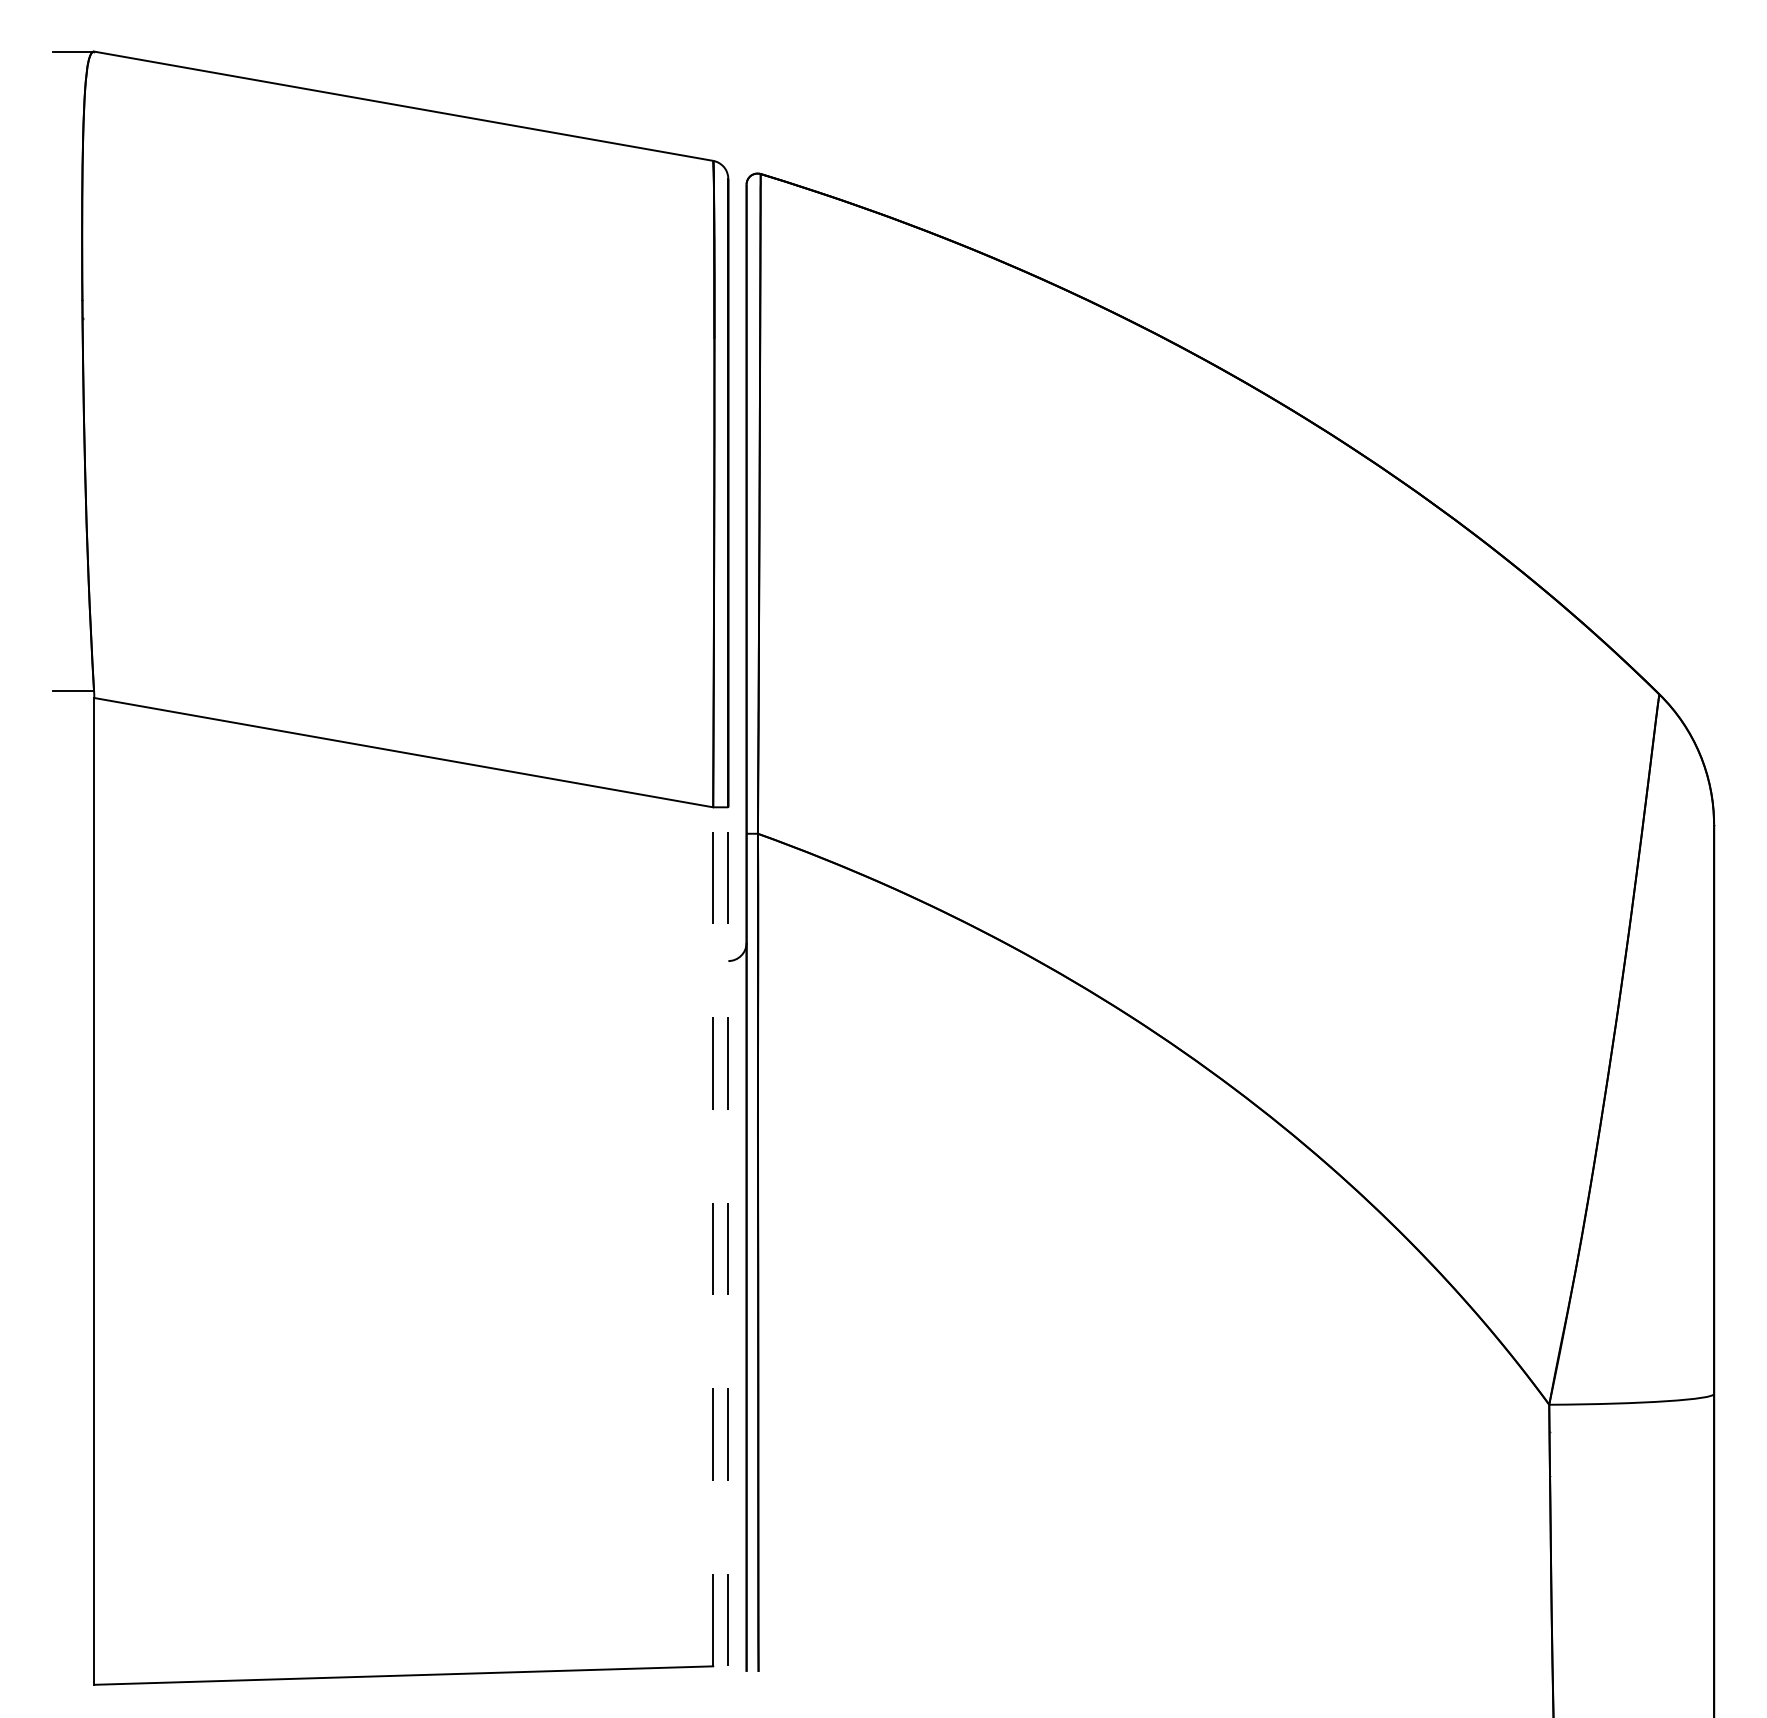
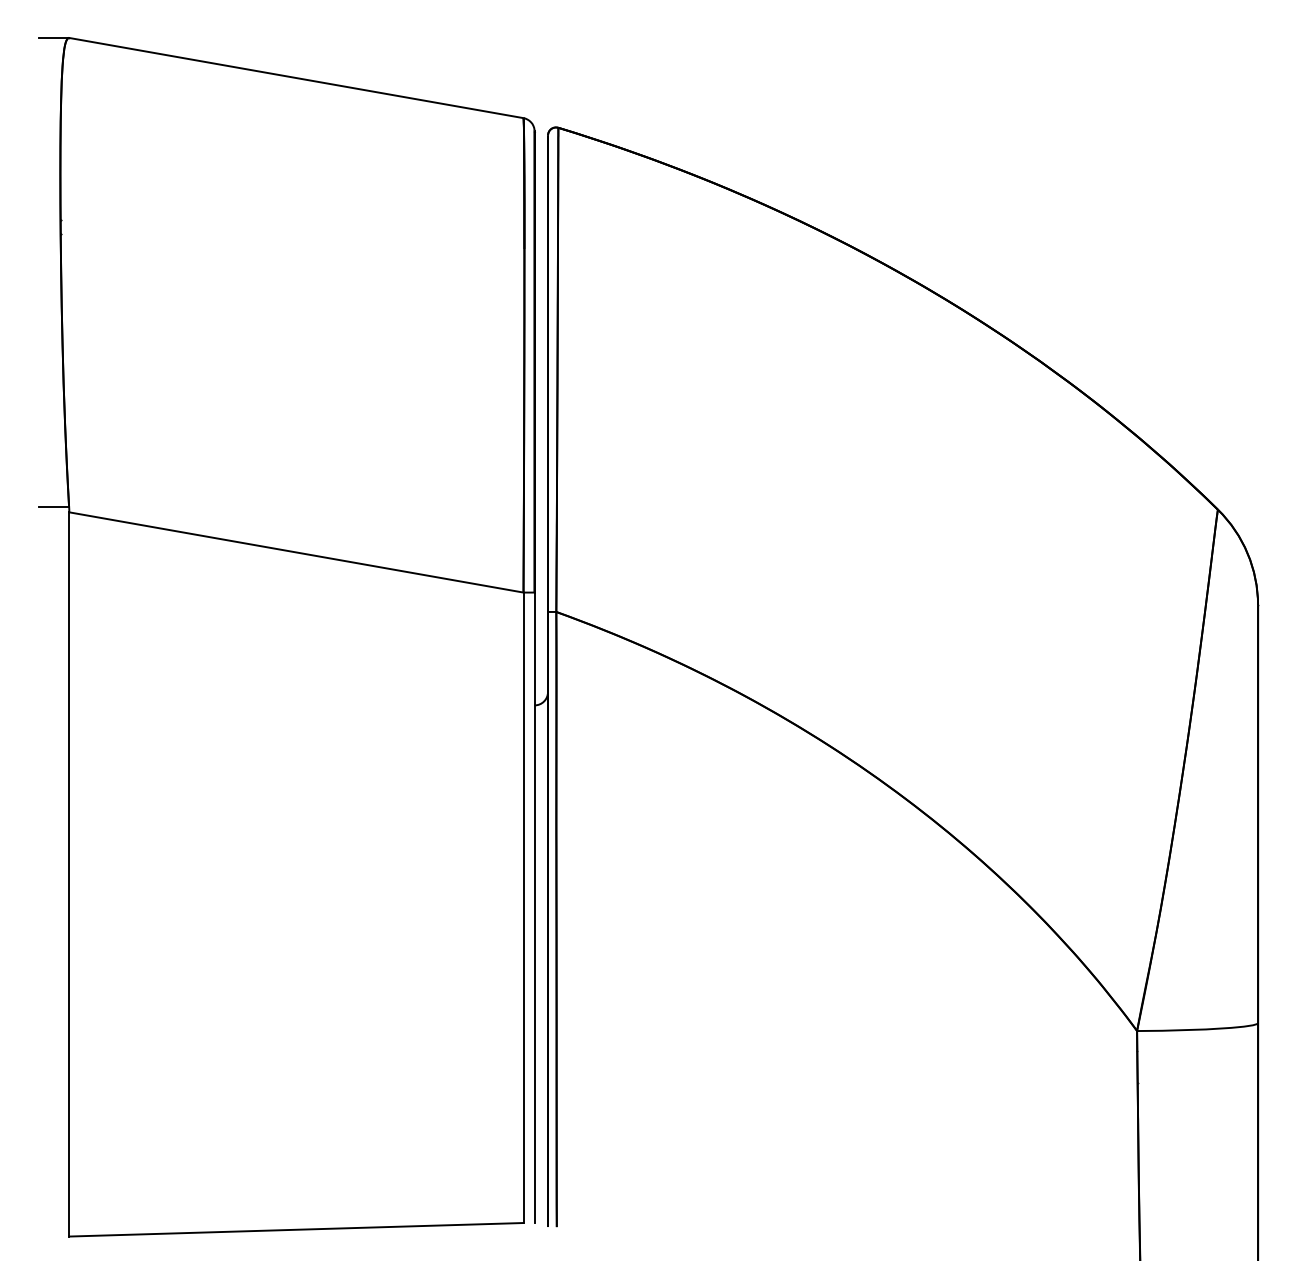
line: (713, 1236) -> (523, 907), dashed -> solid
line: (728, 1236) -> (534, 907), dashed -> solid

